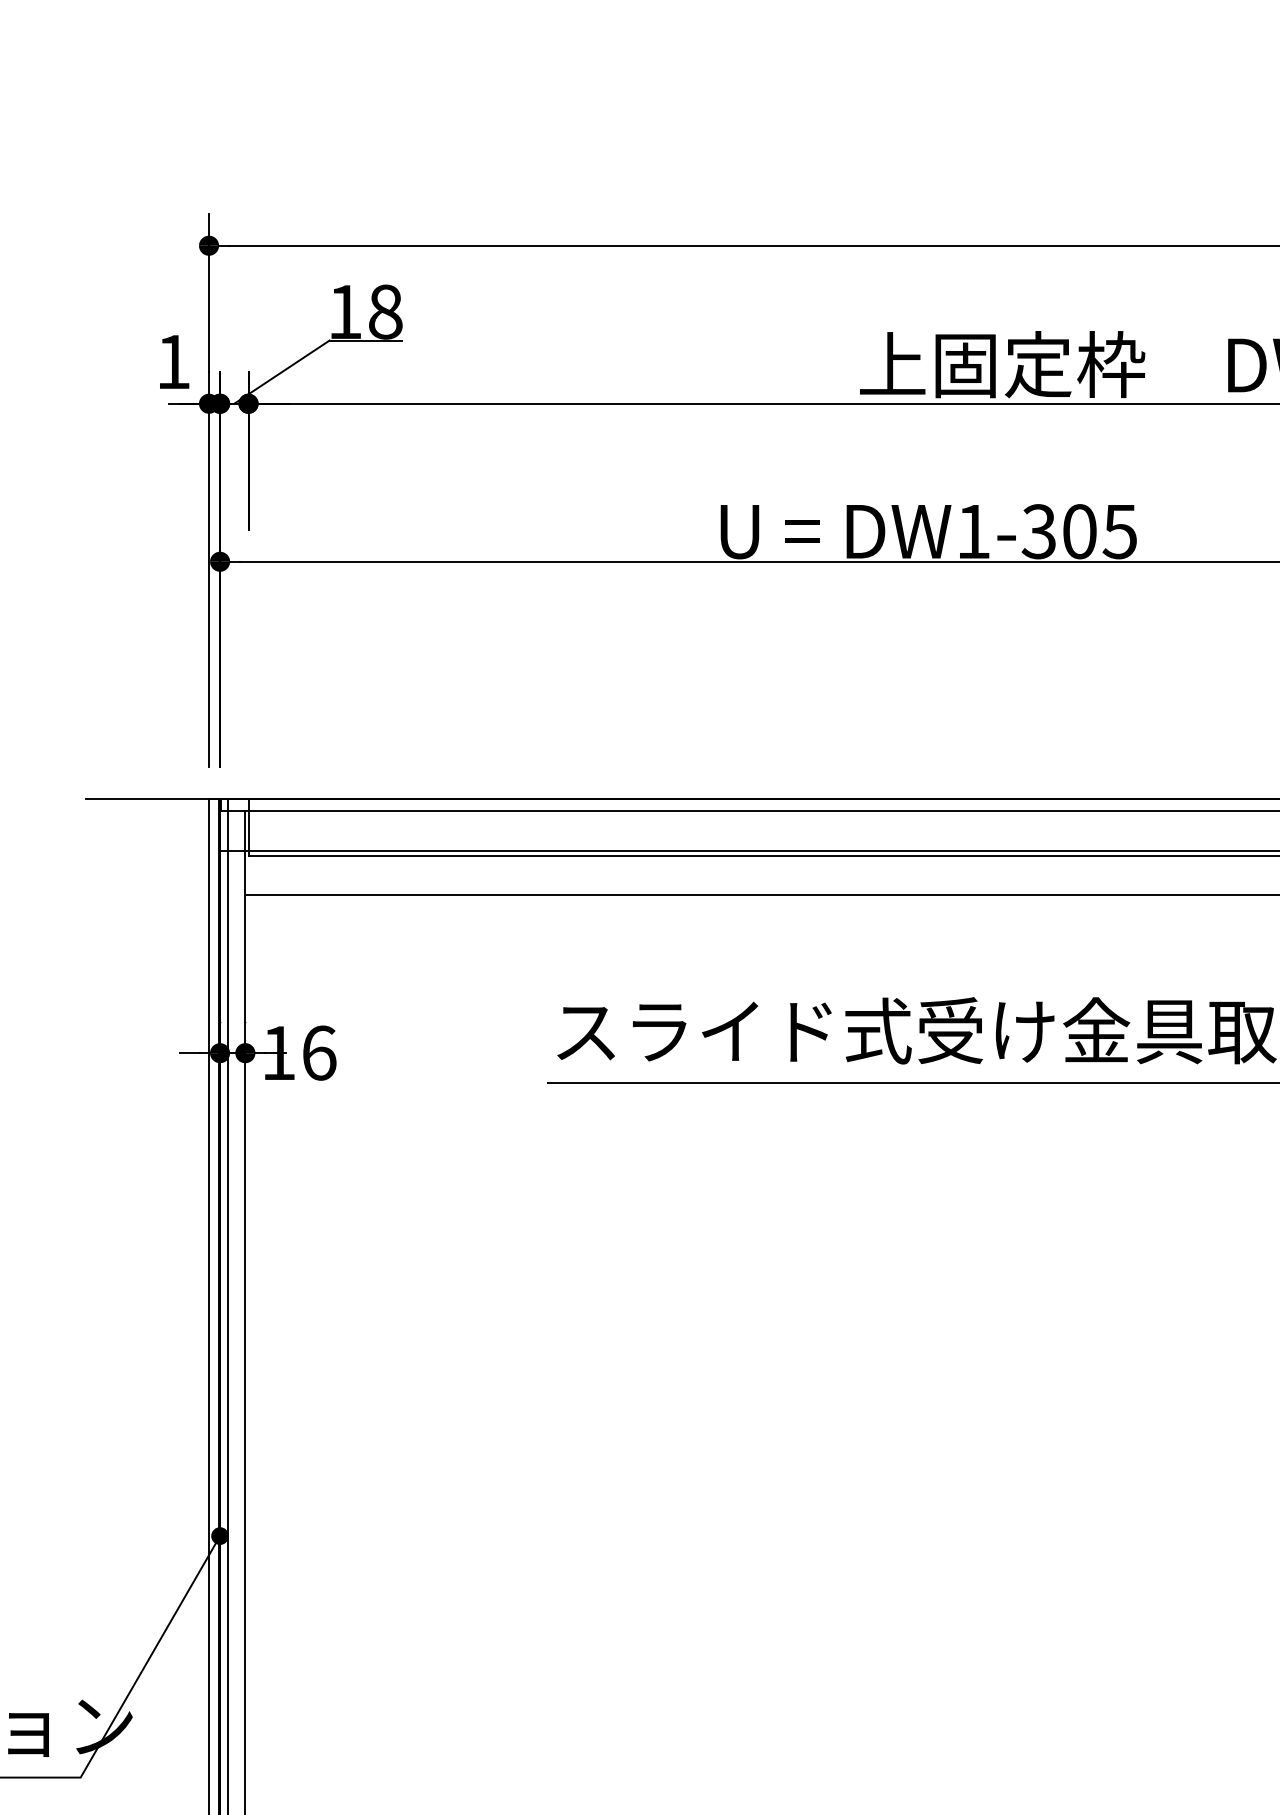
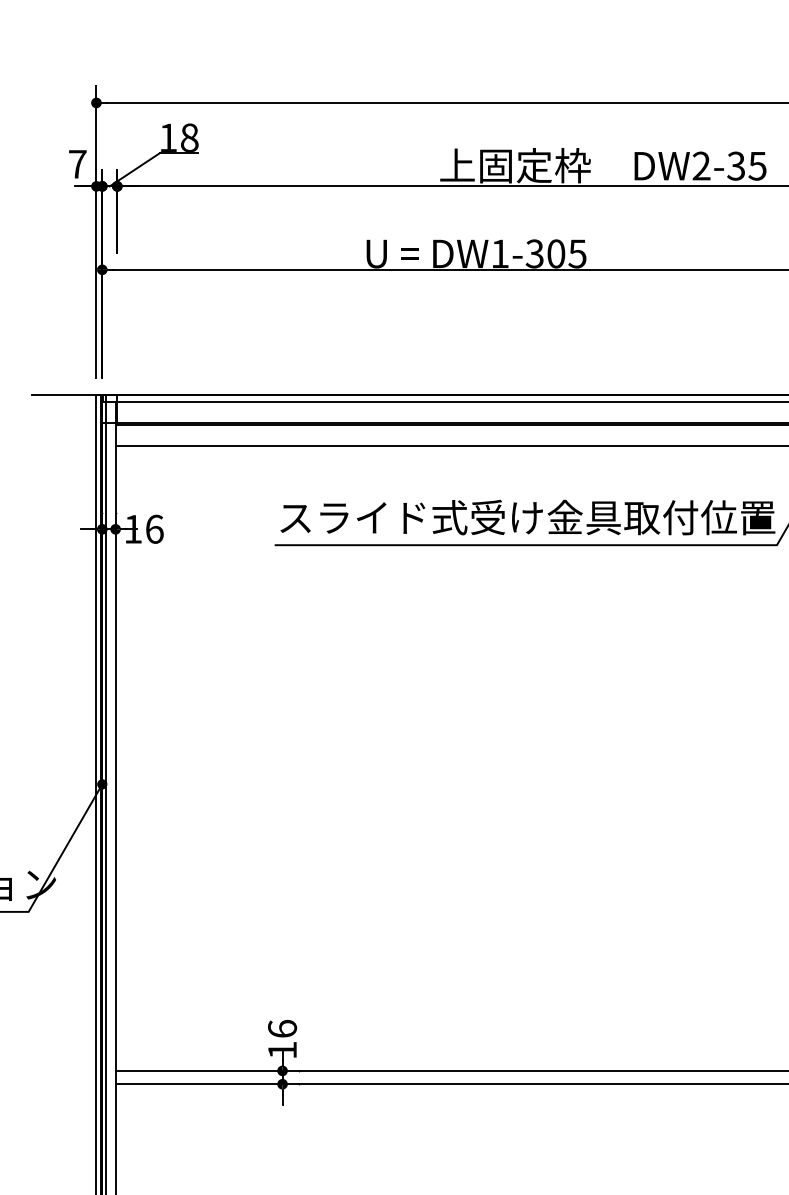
text: (173, 362) -> (77, 164), 1 -> 7

